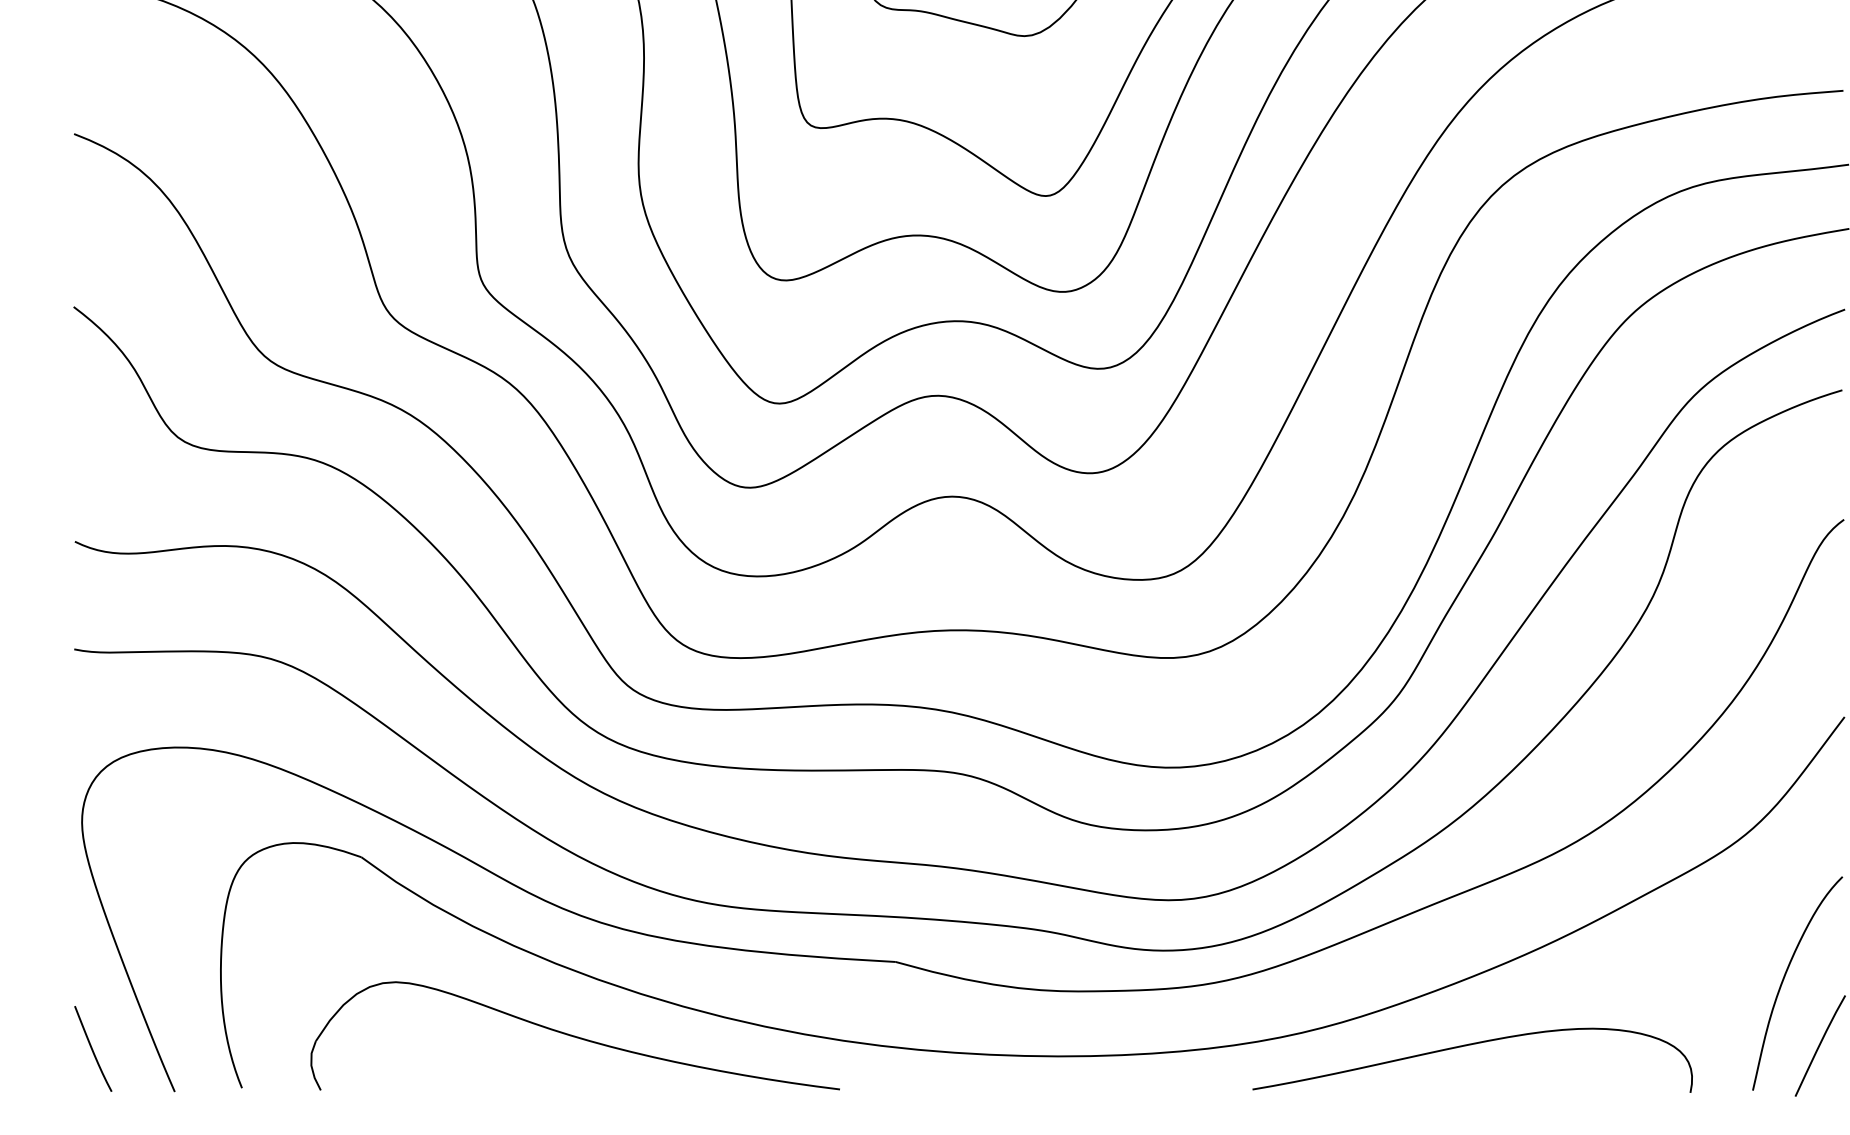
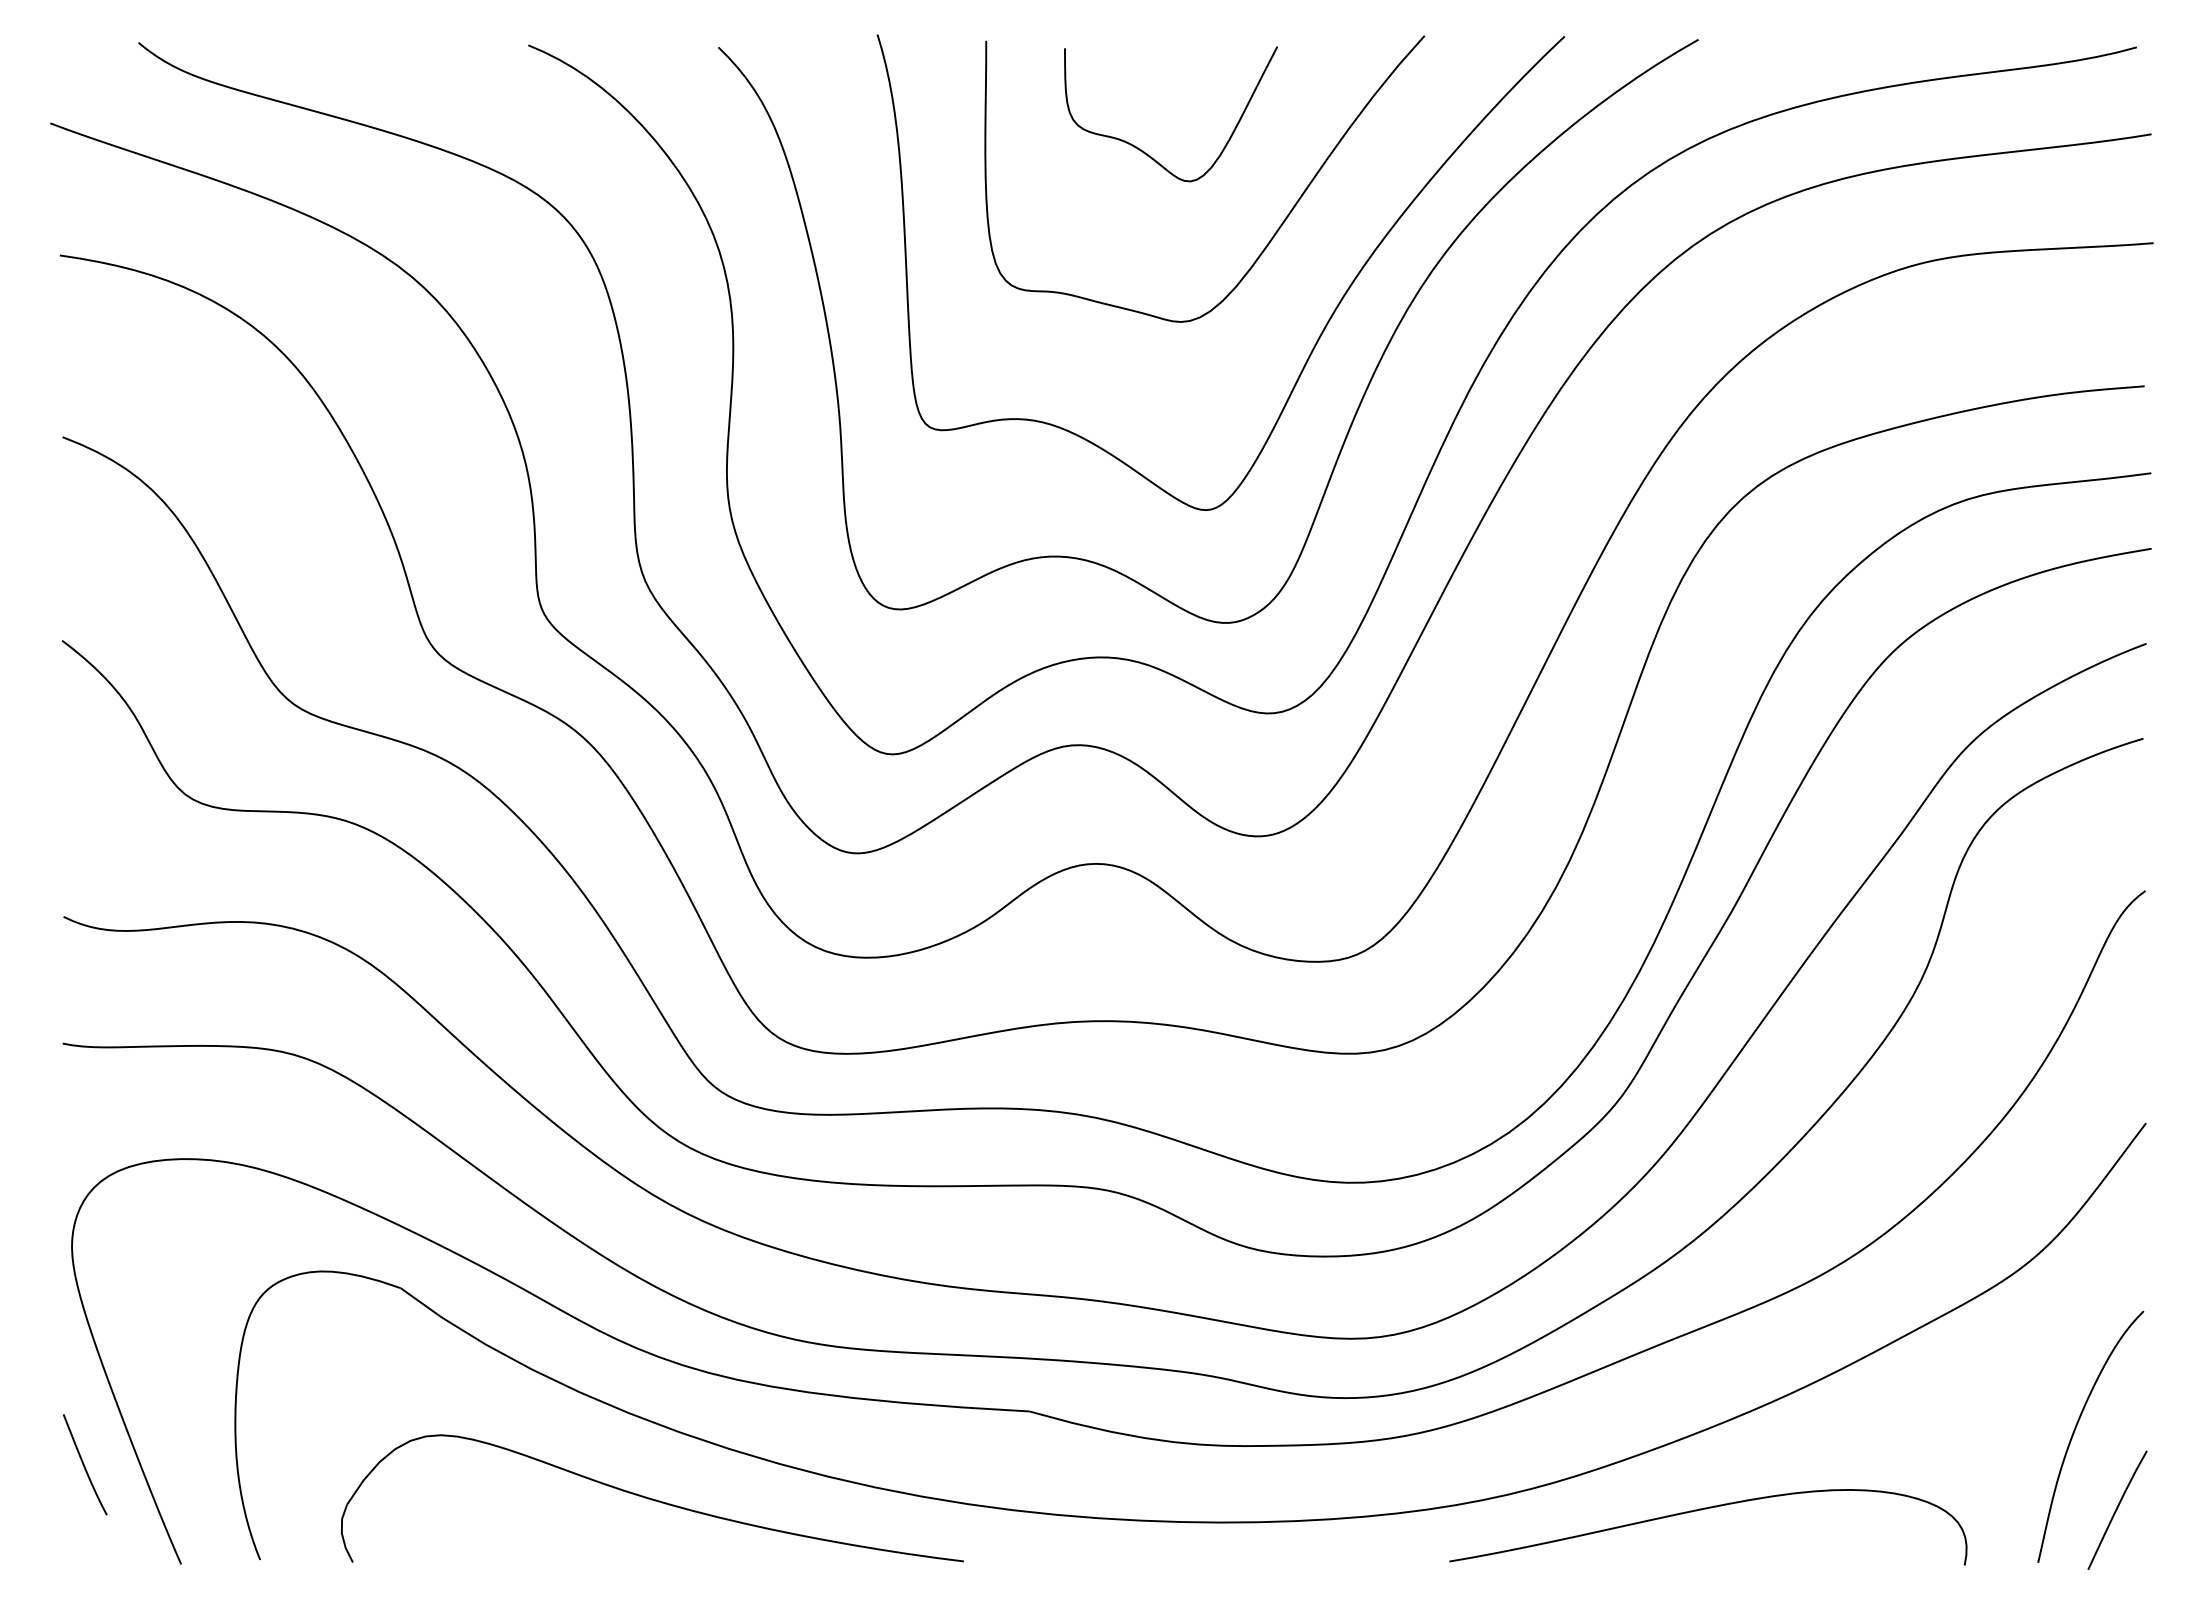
curve: (92, 1048) -> (84, 1464), moved

